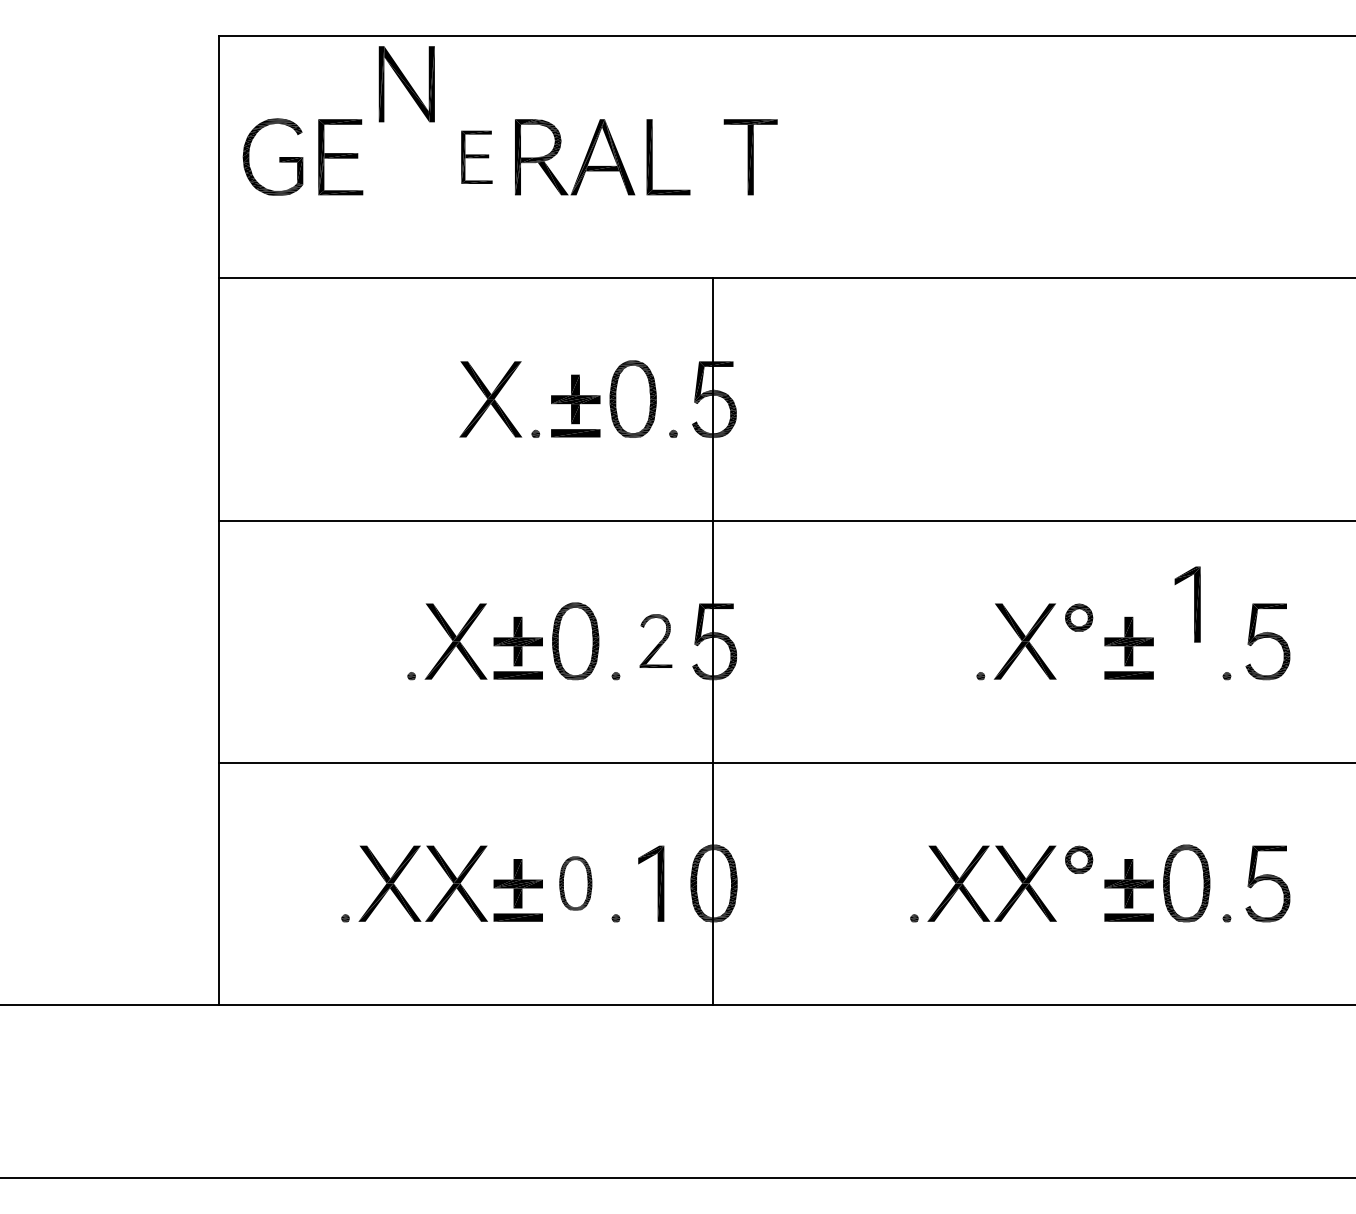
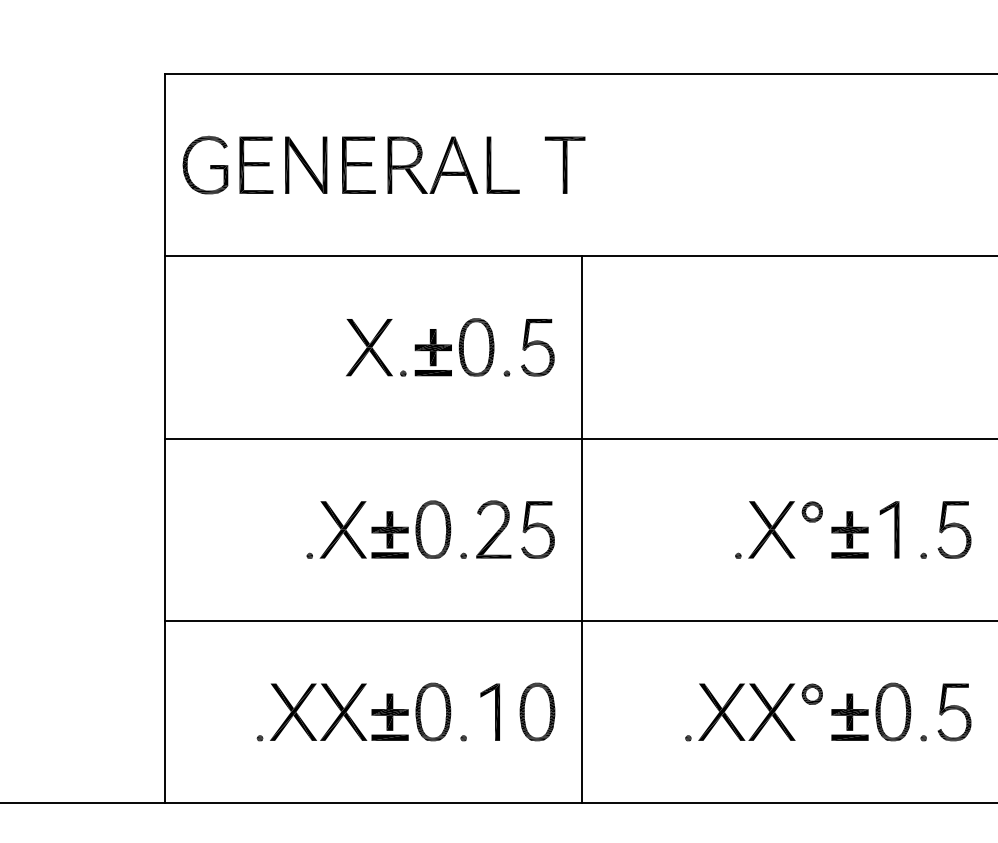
part: (406, 84) -> (305, 165), moved
part: (476, 157) -> (358, 165), size x1.43
part: (1194, 604) -> (894, 529), moved
part: (655, 640) -> (493, 529), size x1.43
line: (712, 641) -> (581, 529), moved
part: (575, 883) -> (433, 712), size x1.43

